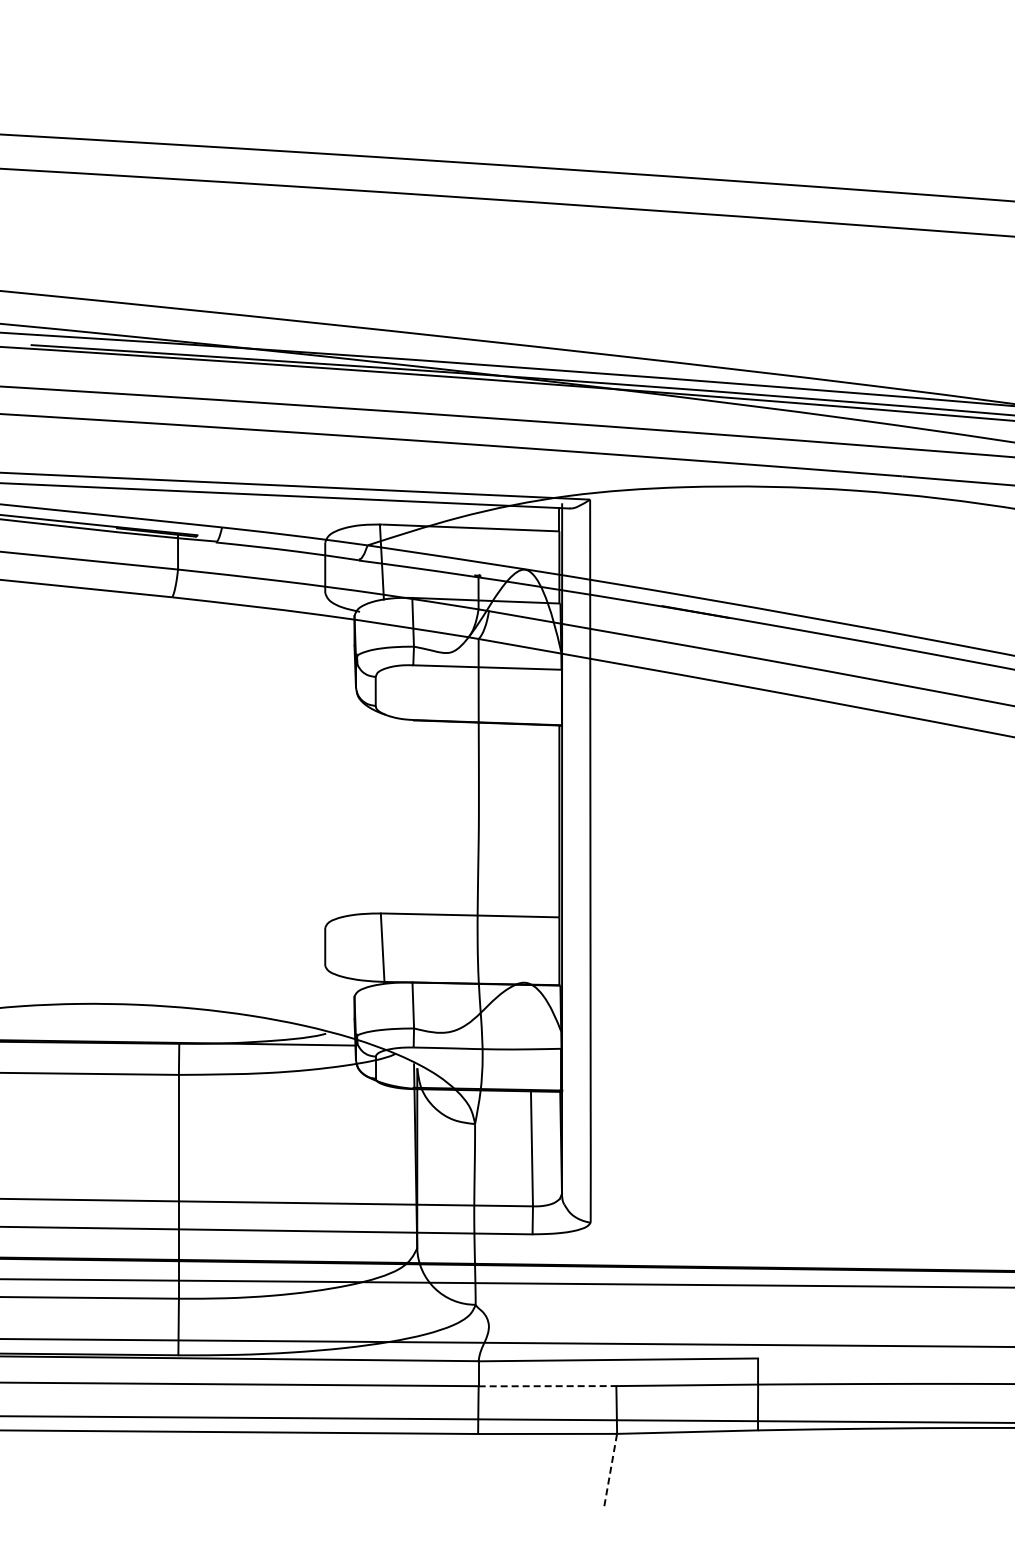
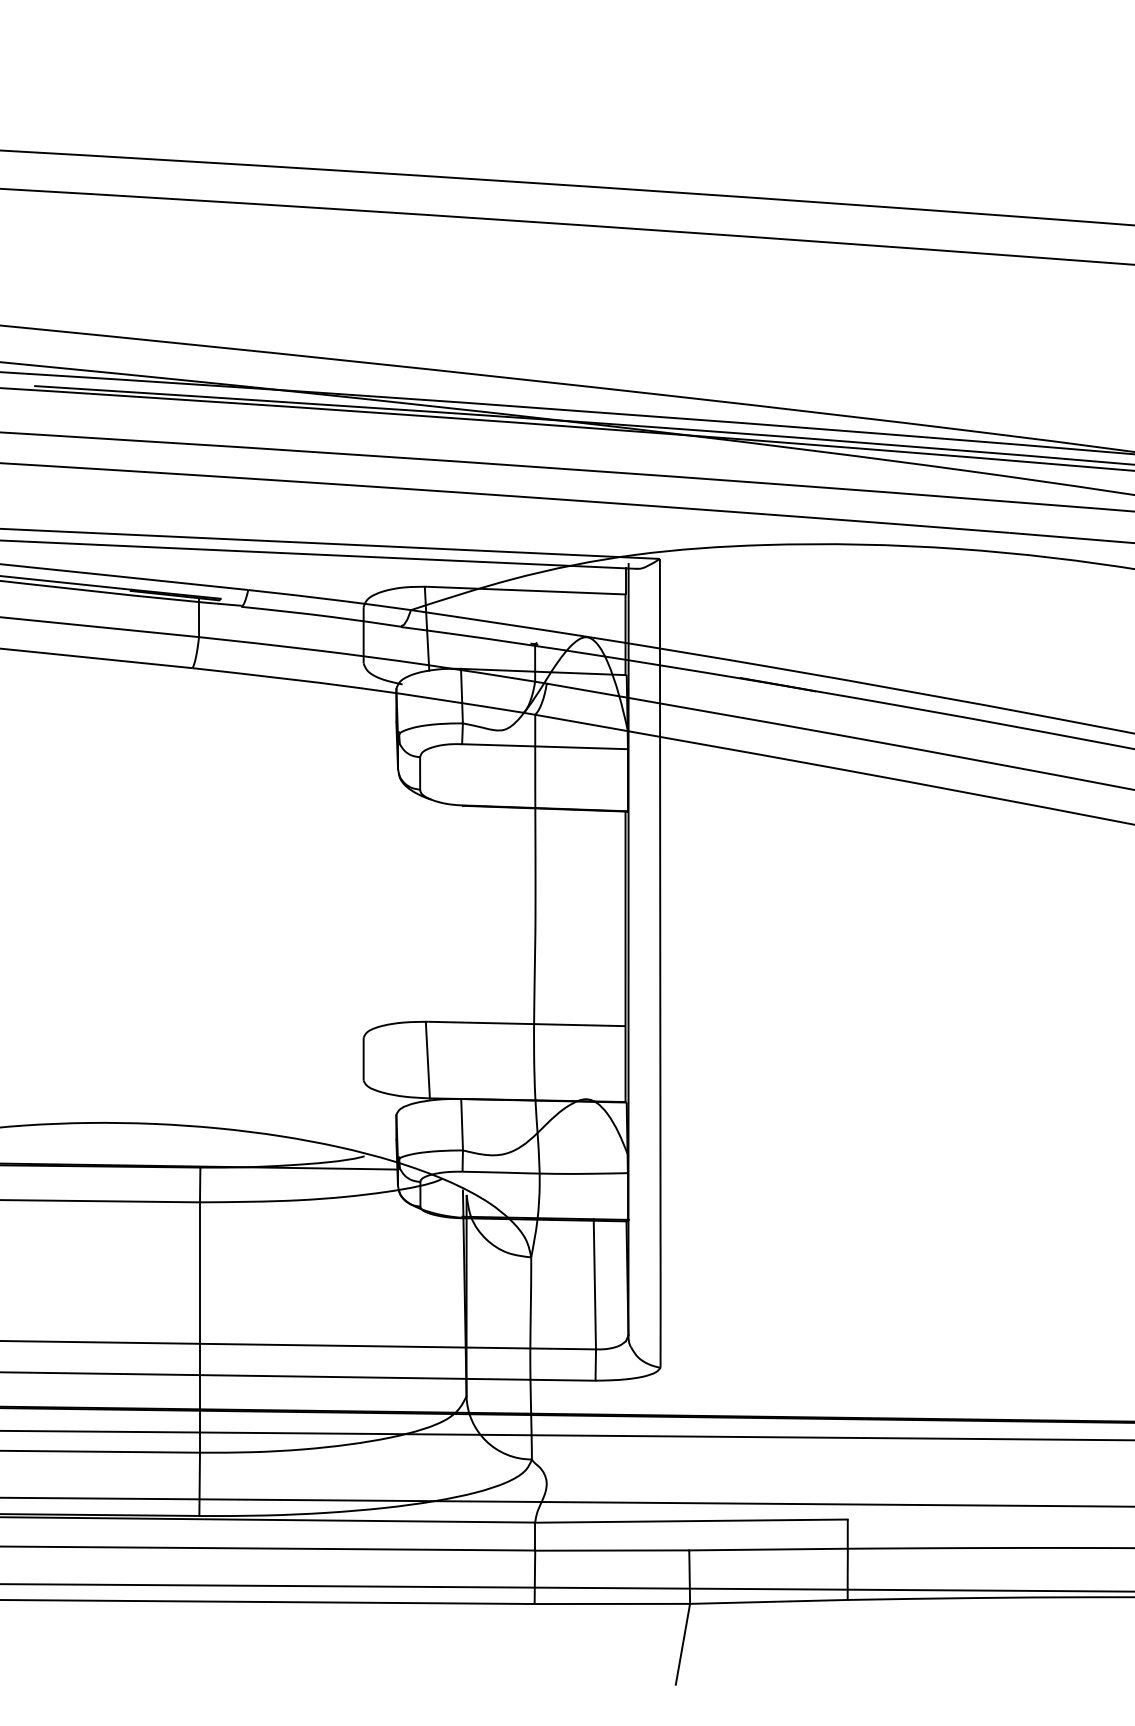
line: (547, 1386) -> (612, 1550), dashed -> solid
line: (610, 1470) -> (682, 1644), dashed -> solid

